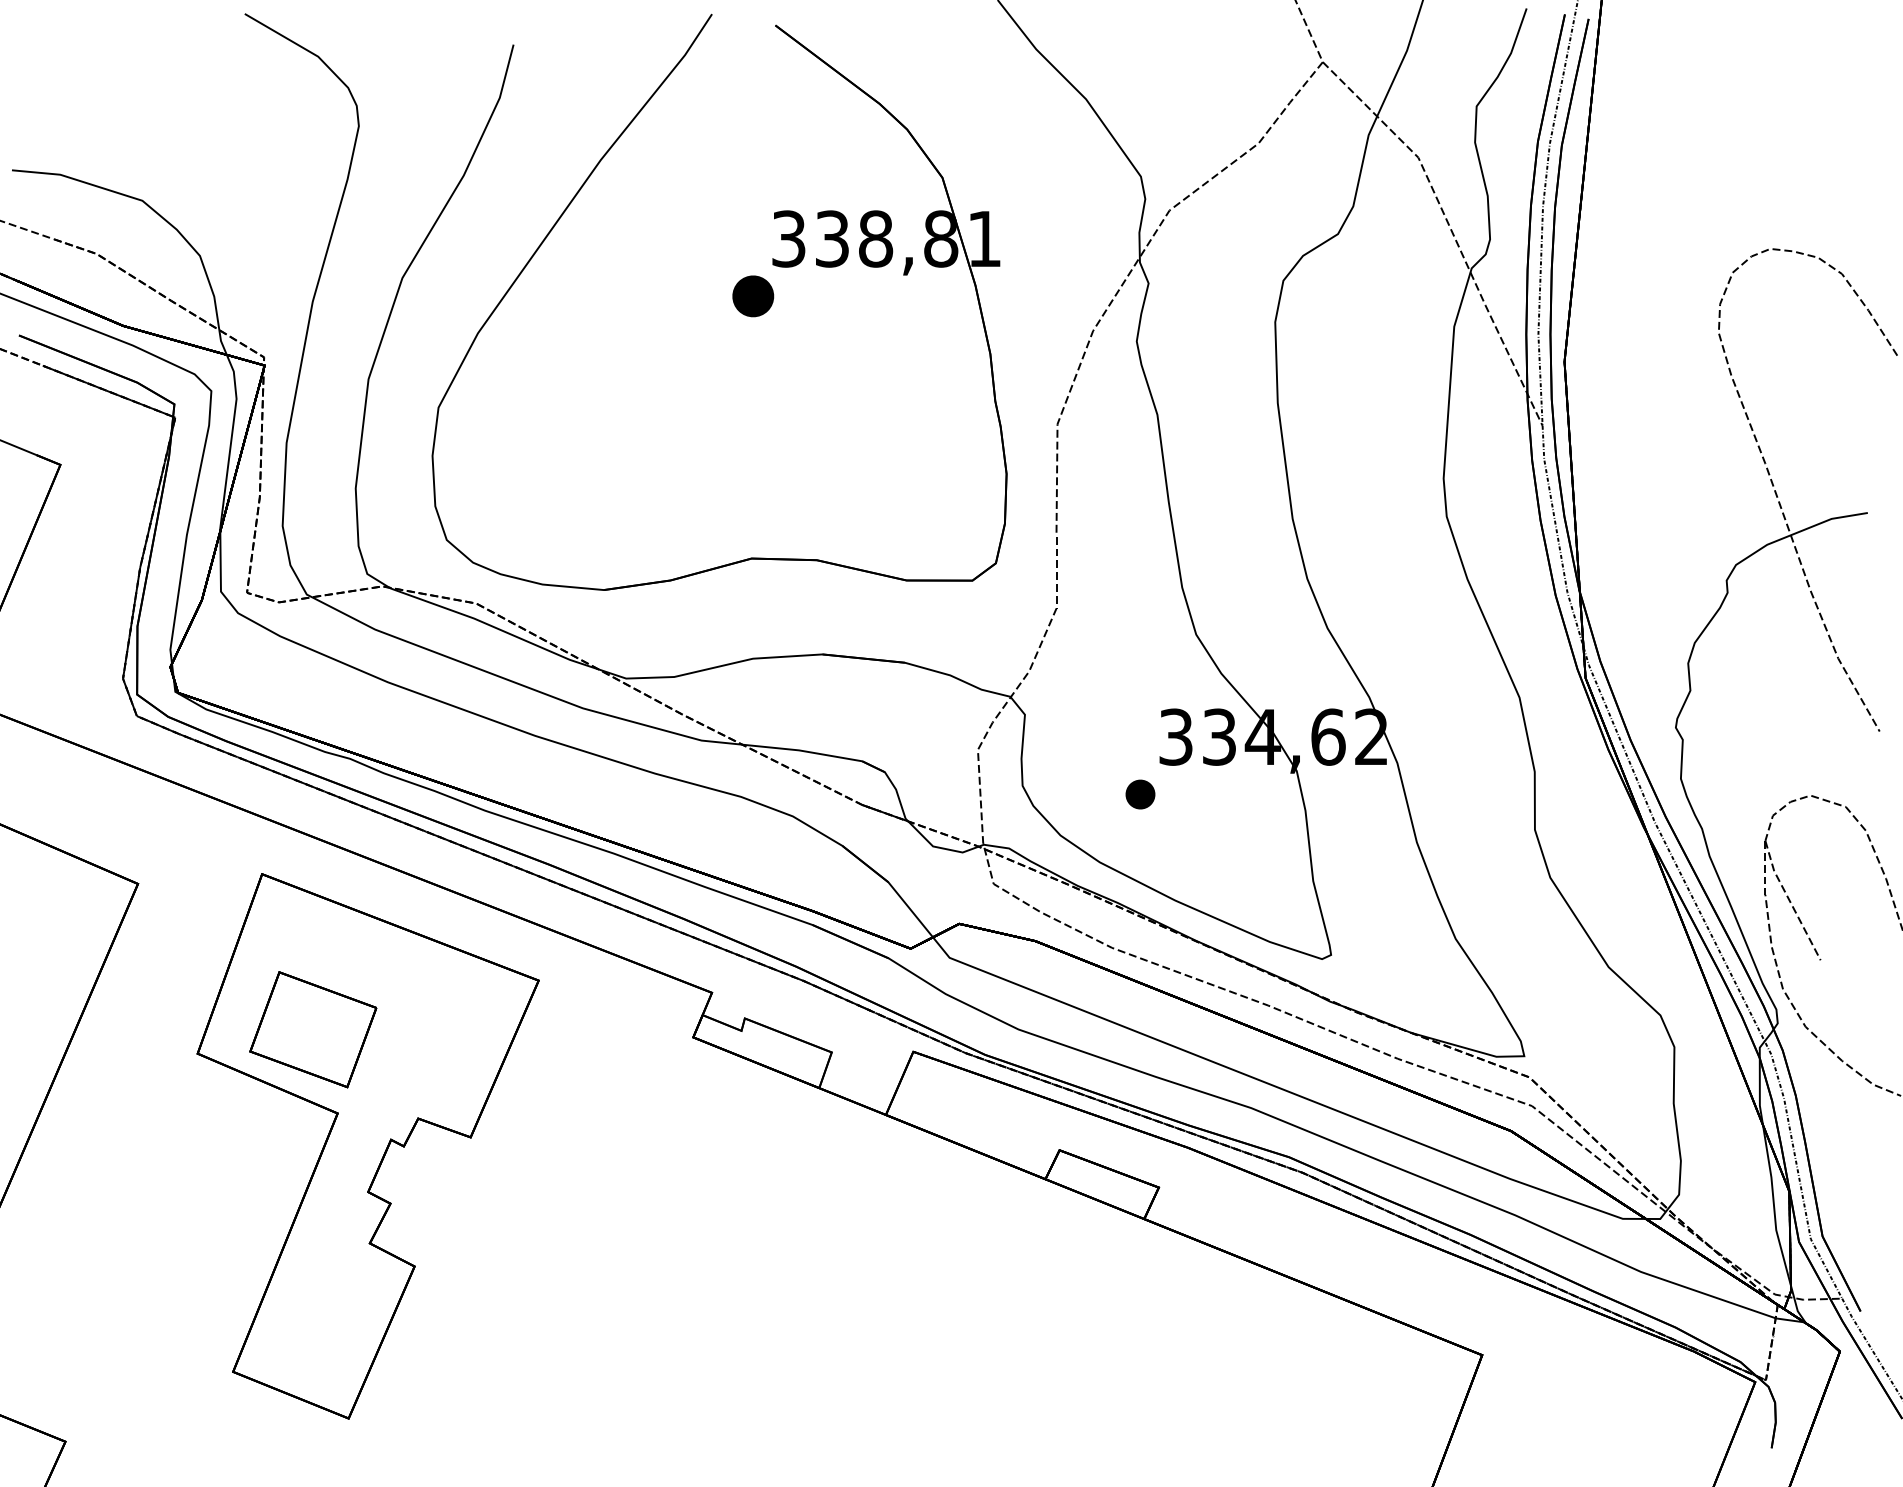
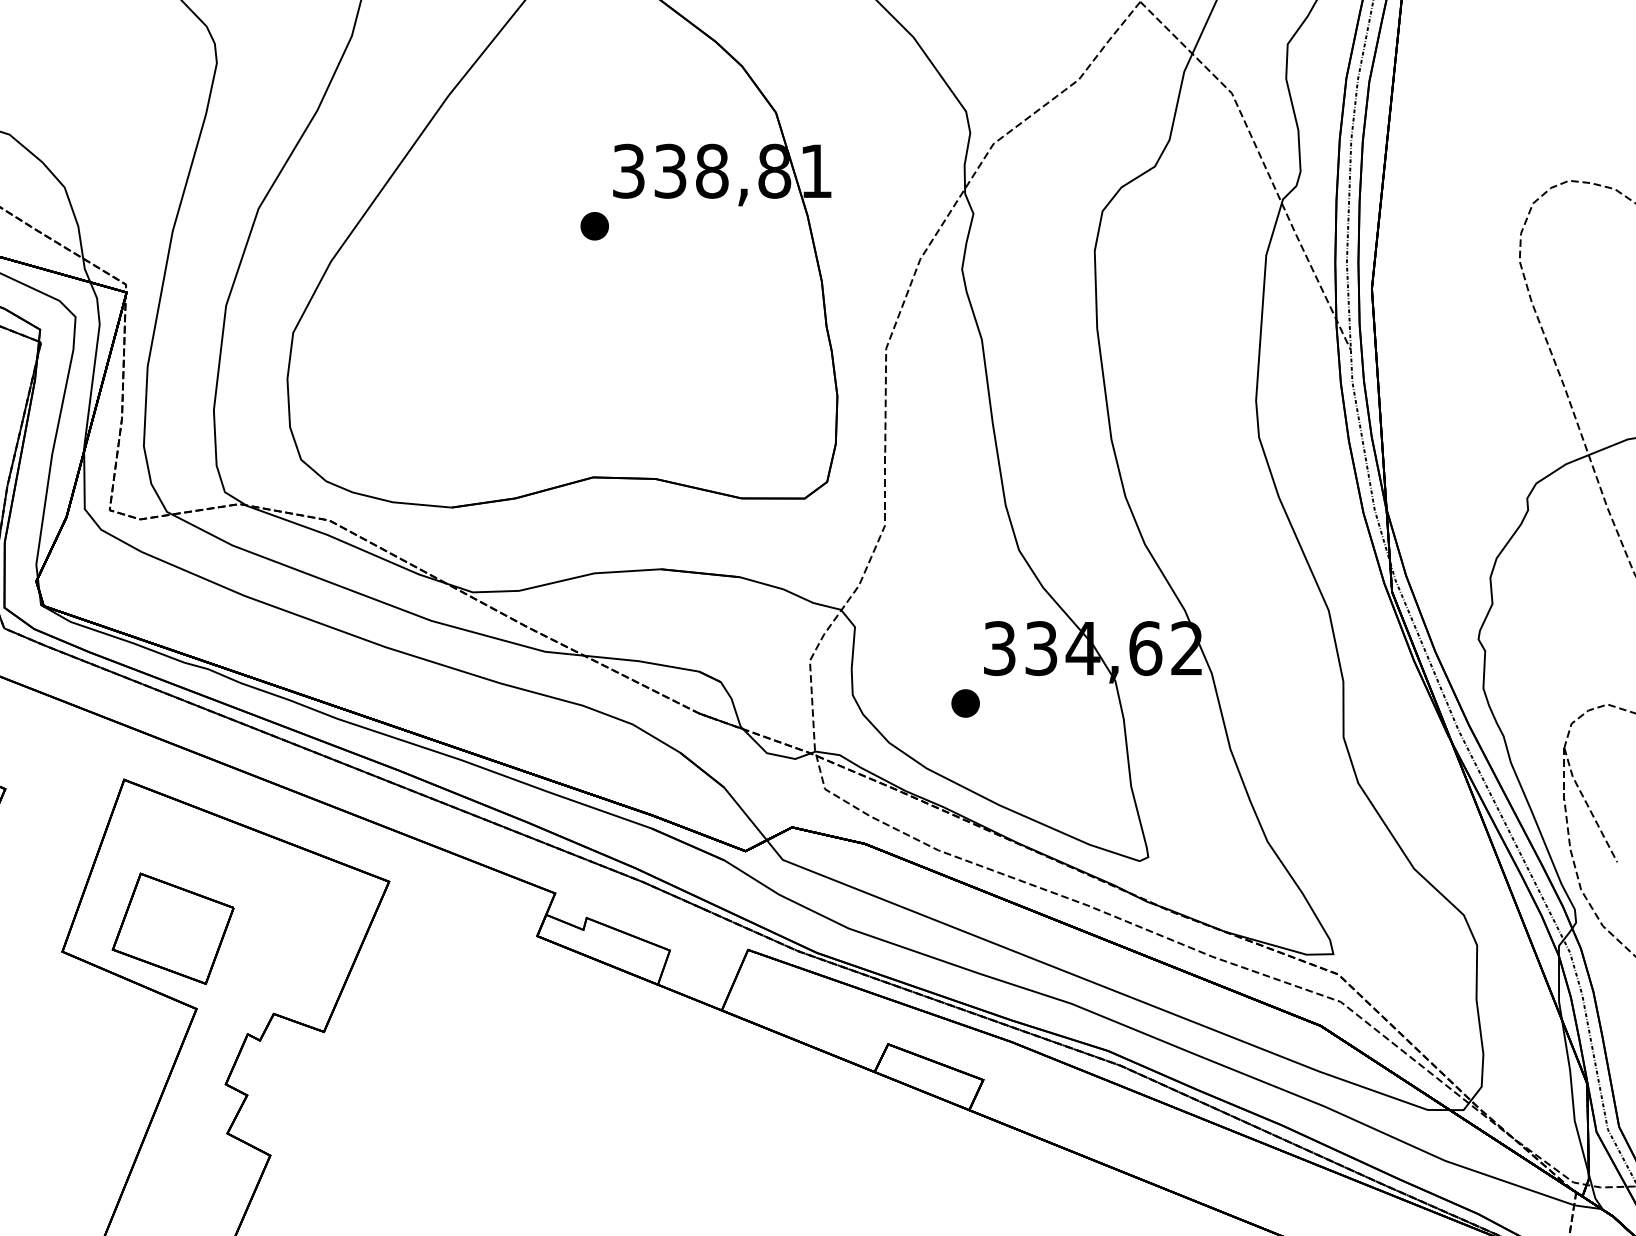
part: (753, 296) -> (594, 226), size x0.71

